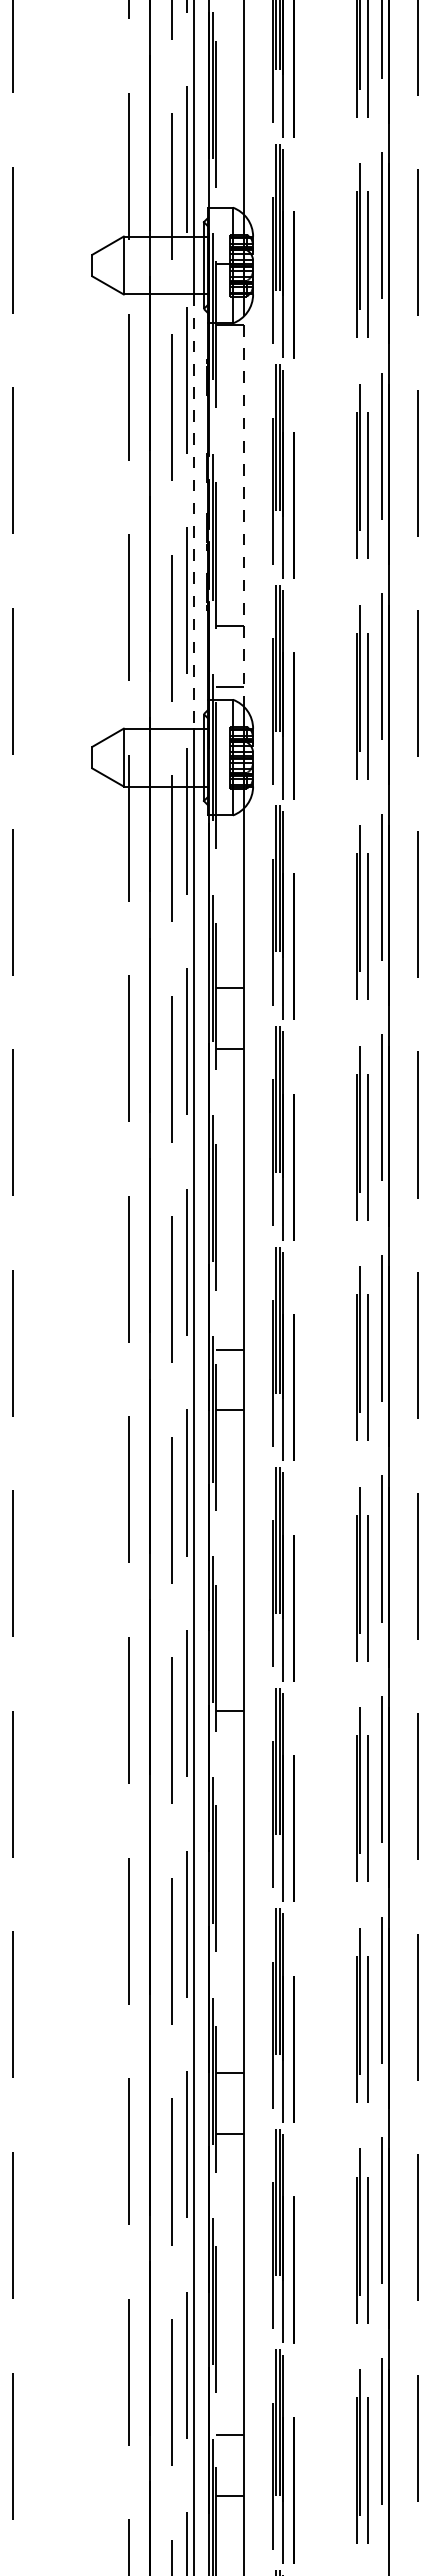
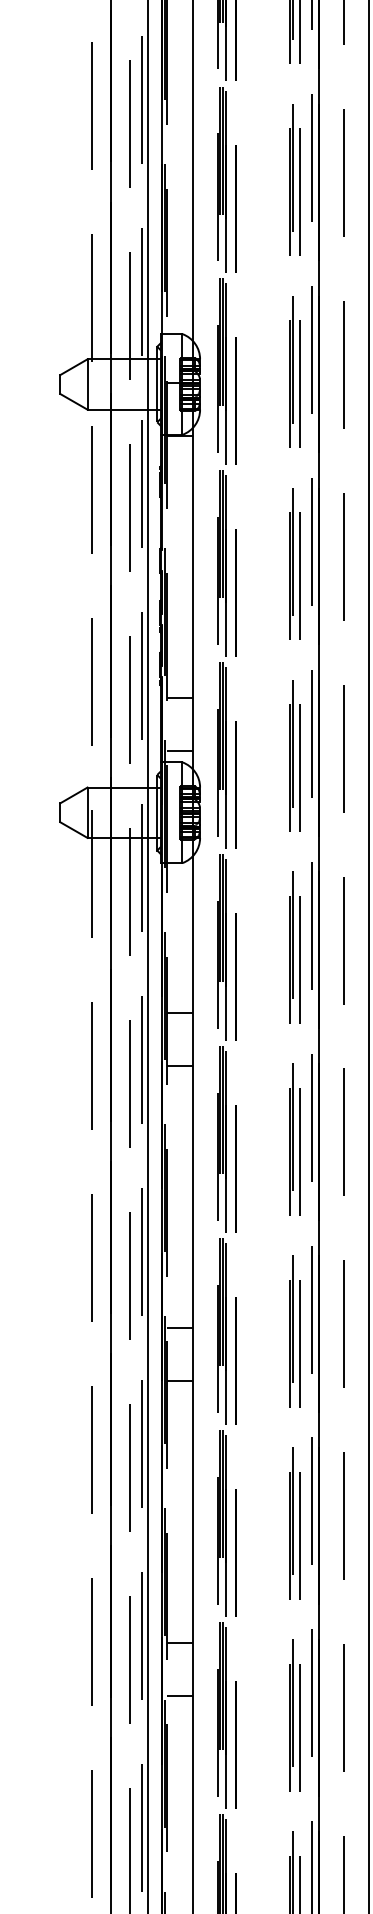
line: (244, 511) -> (192, 598), dashed -> solid
line: (193, 512) -> (148, 599), dashed -> solid
line: (229, 1772) -> (179, 1696), added

